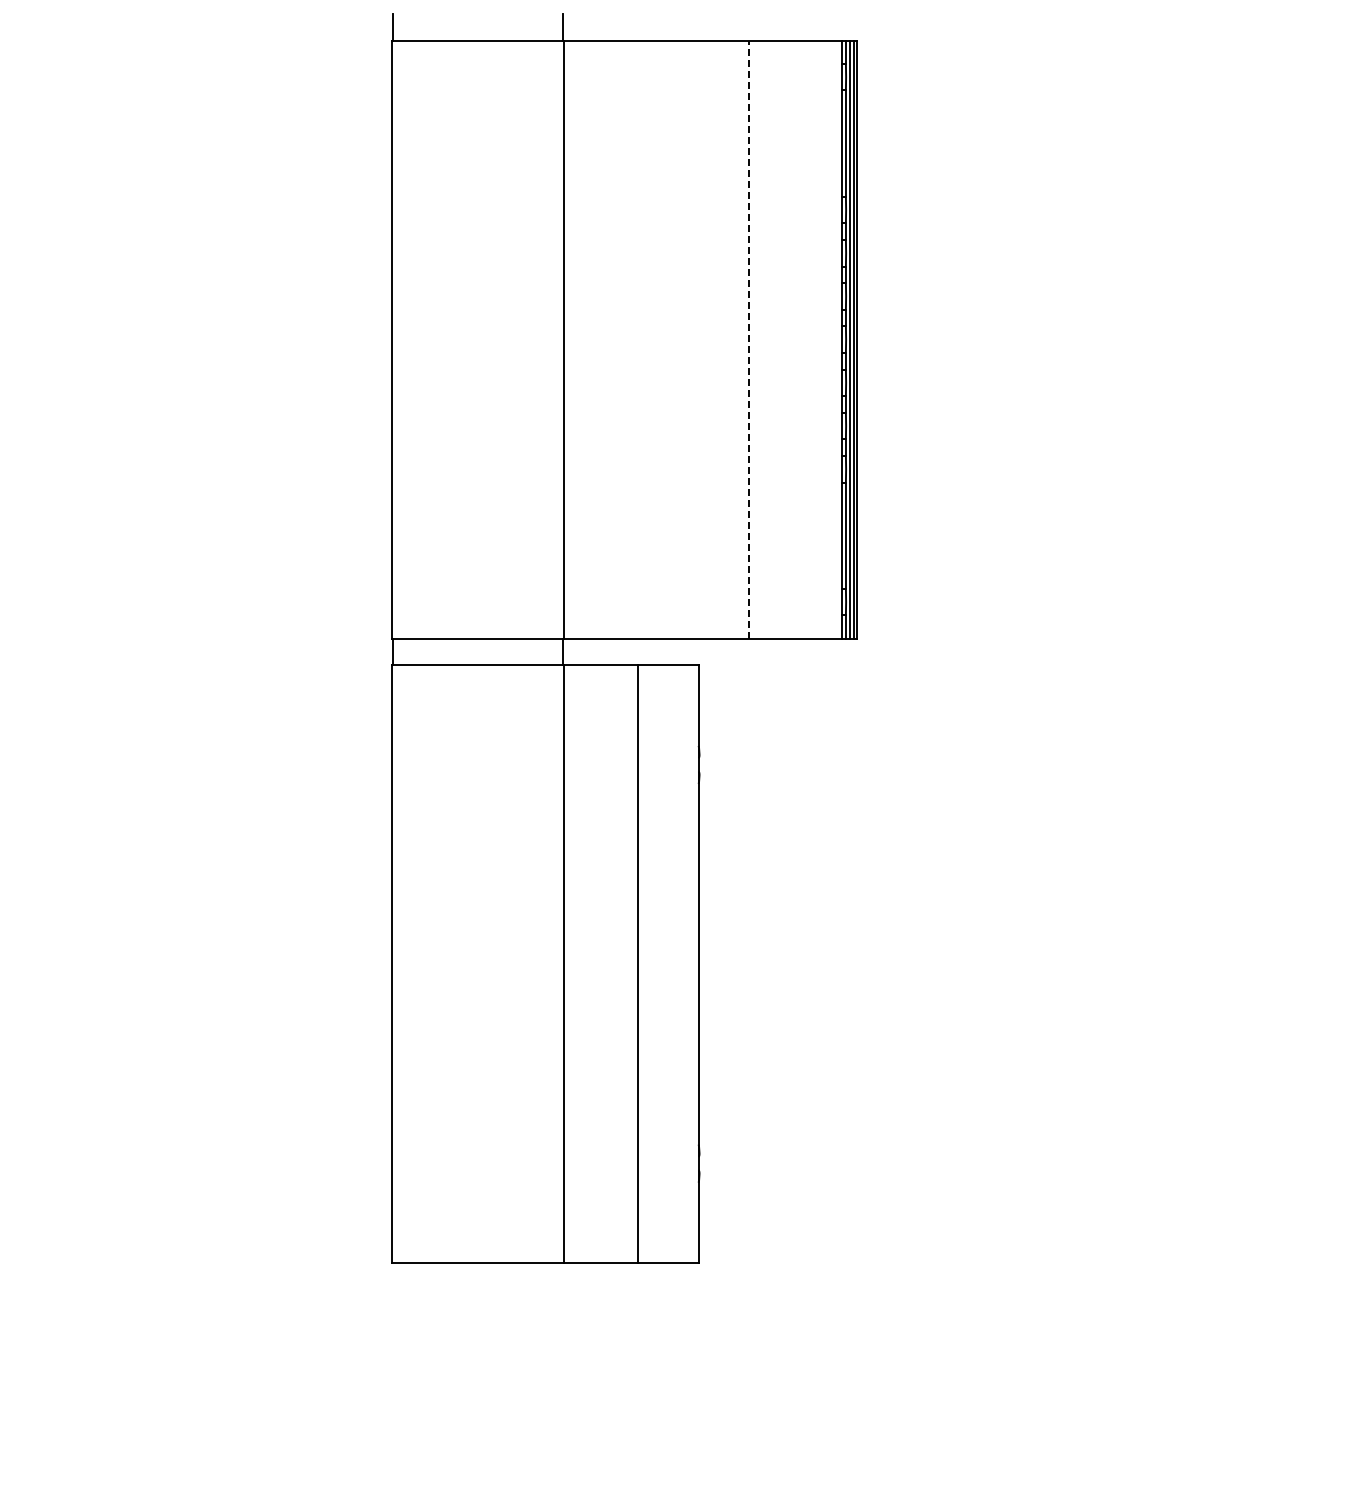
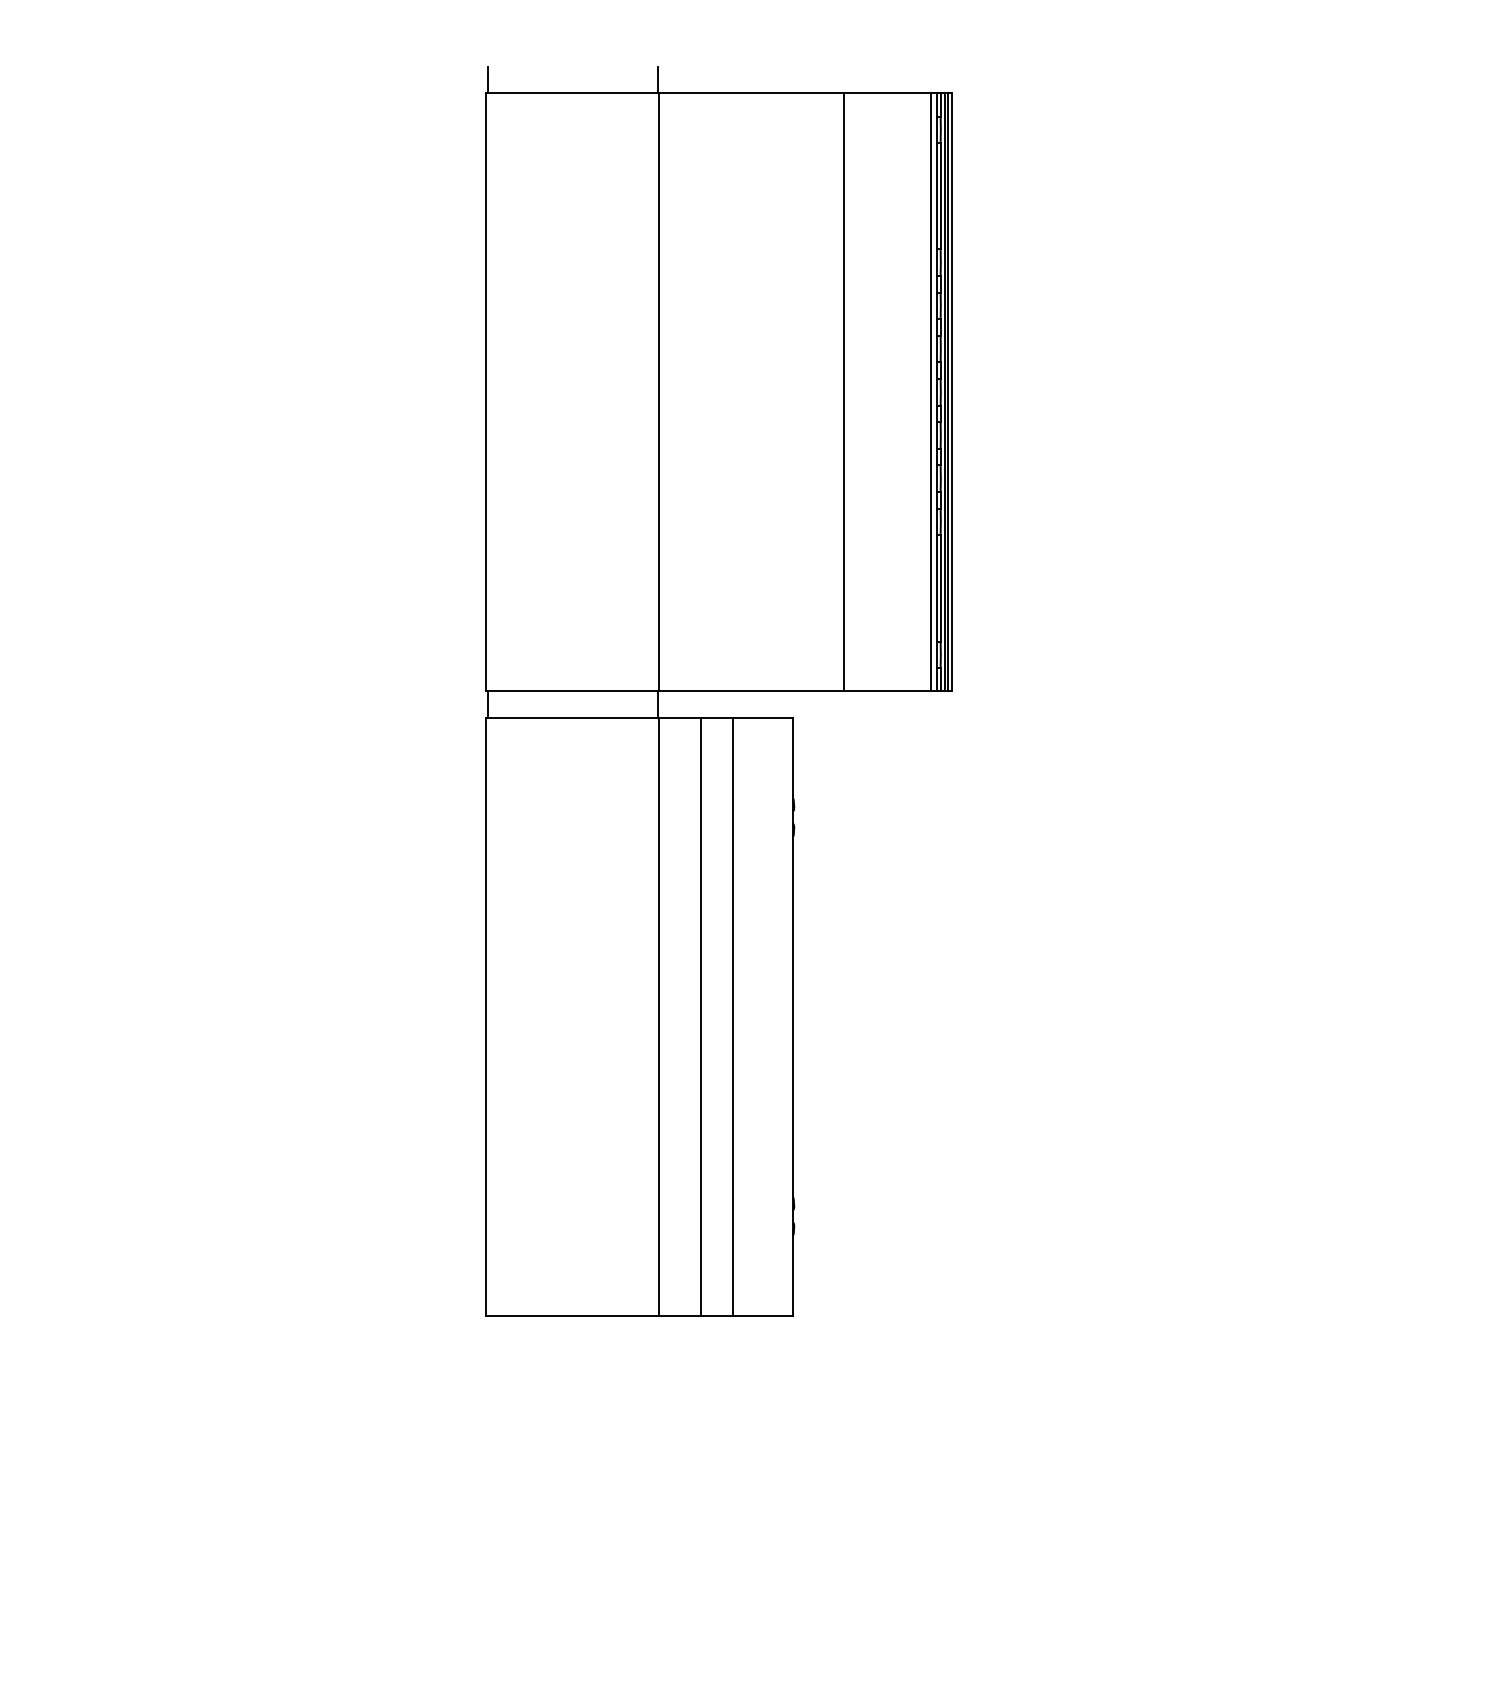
line: (748, 338) -> (843, 391), dashed -> solid
line: (836, 339) -> (931, 392), added
line: (606, 964) -> (701, 1017), added

